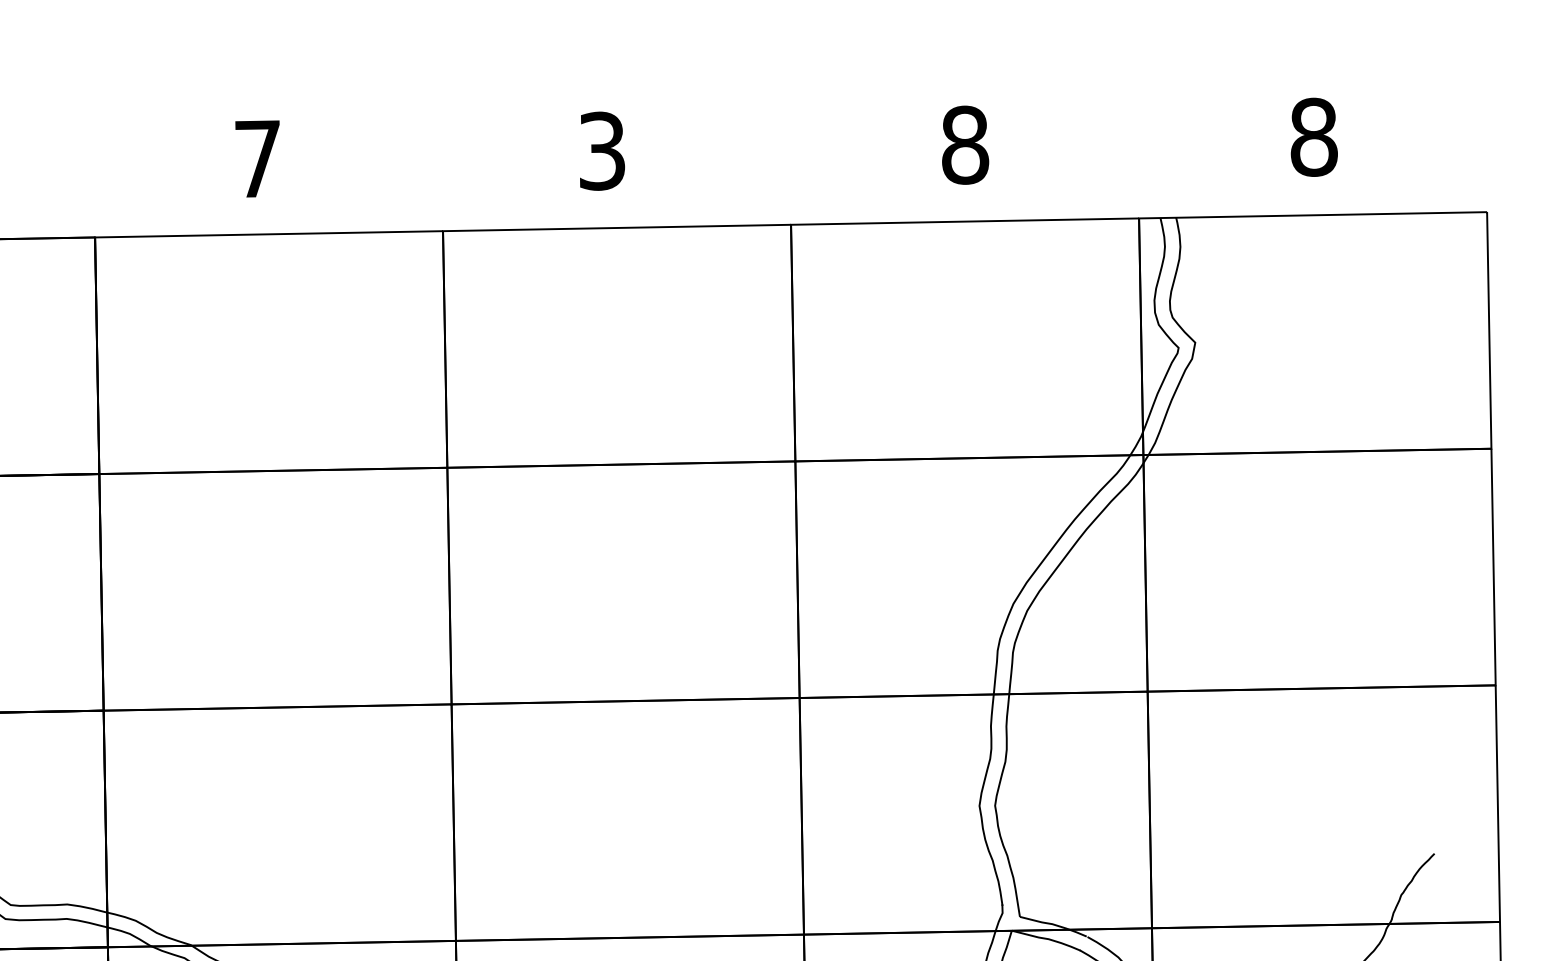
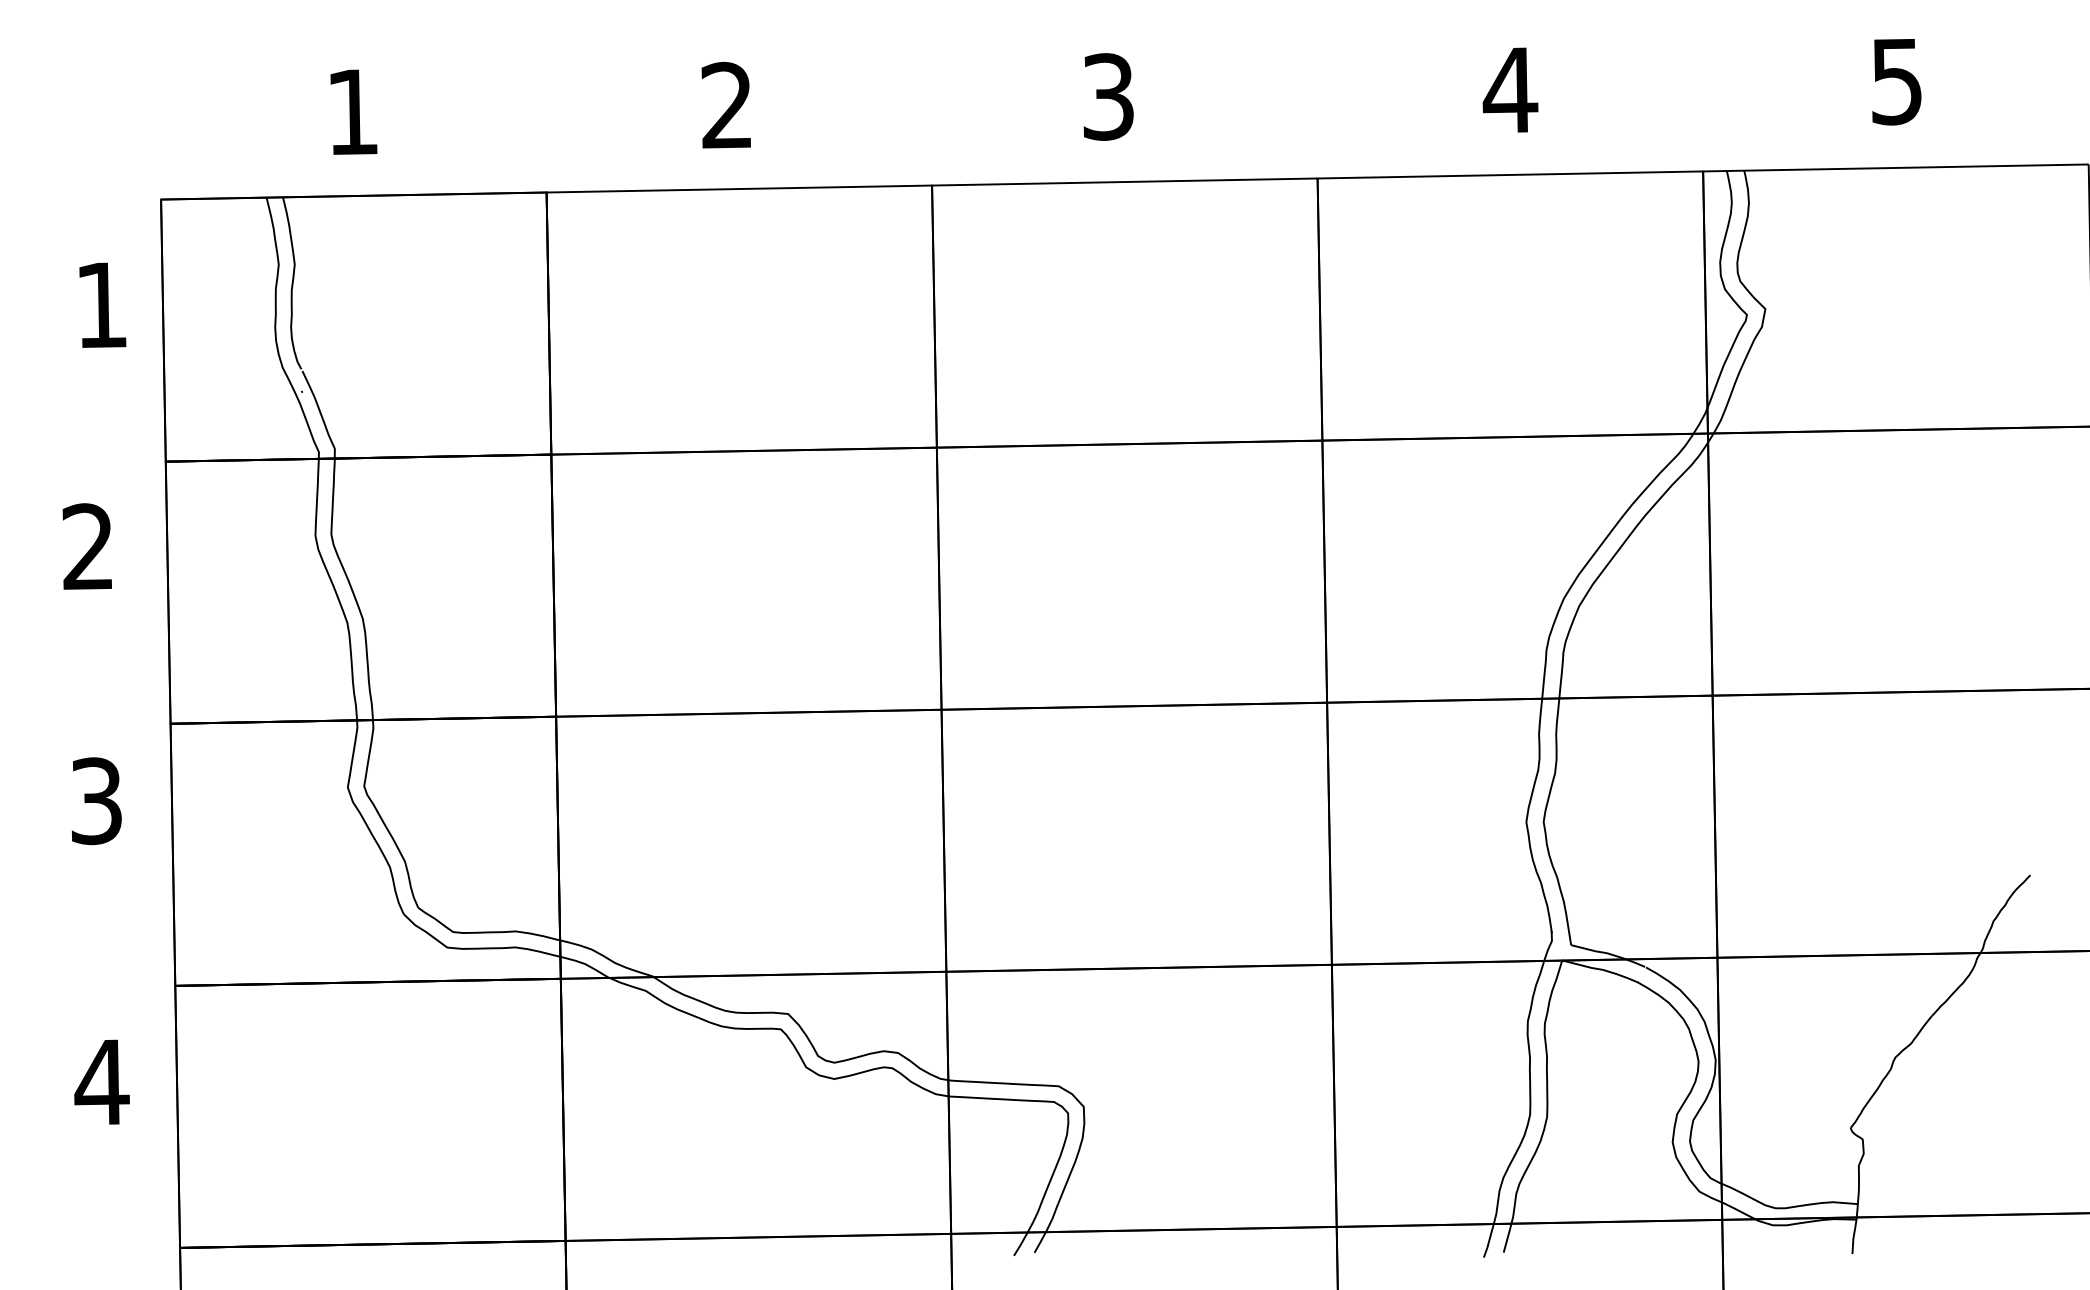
text: (1314, 137) -> (1897, 81), 8 -> 5
text: (965, 145) -> (1510, 90), 8 -> 4
text: (256, 158) -> (725, 104), 7 -> 2

